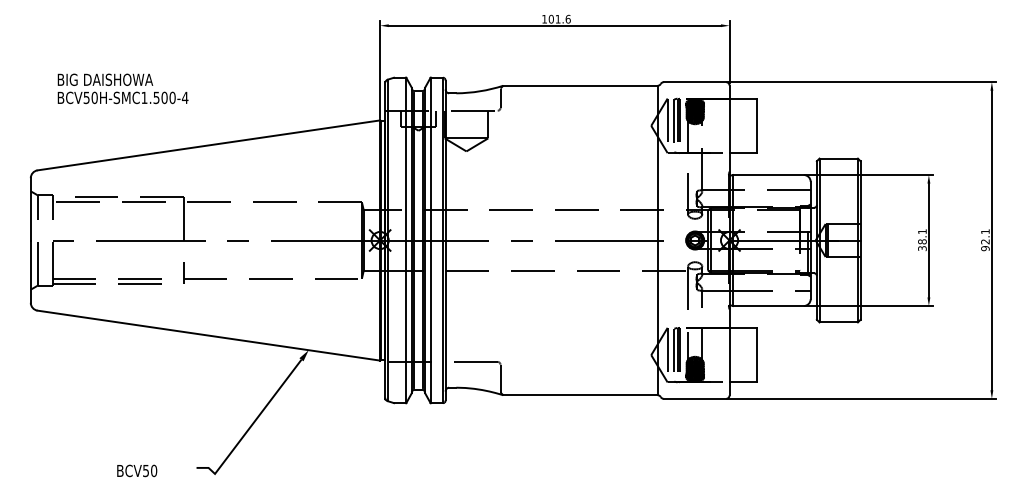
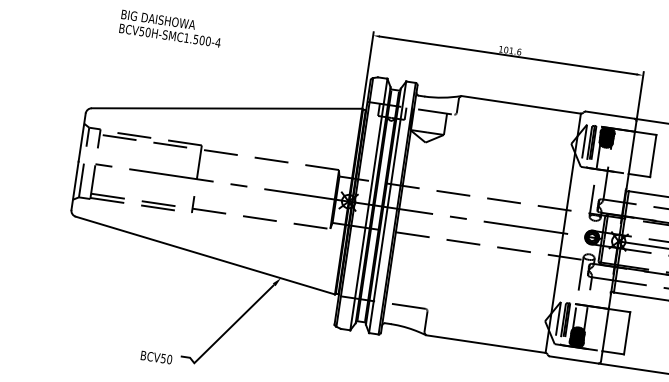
text: (122, 88) -> (170, 28), moved
text: (137, 470) -> (156, 357), moved

